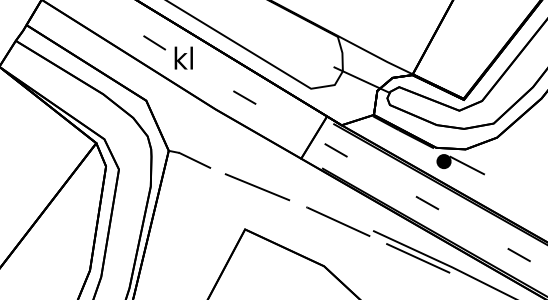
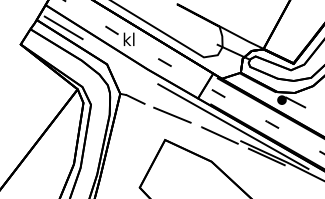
line: (72, 37) -> (63, 27), added
line: (361, 206) -> (233, 126), added

